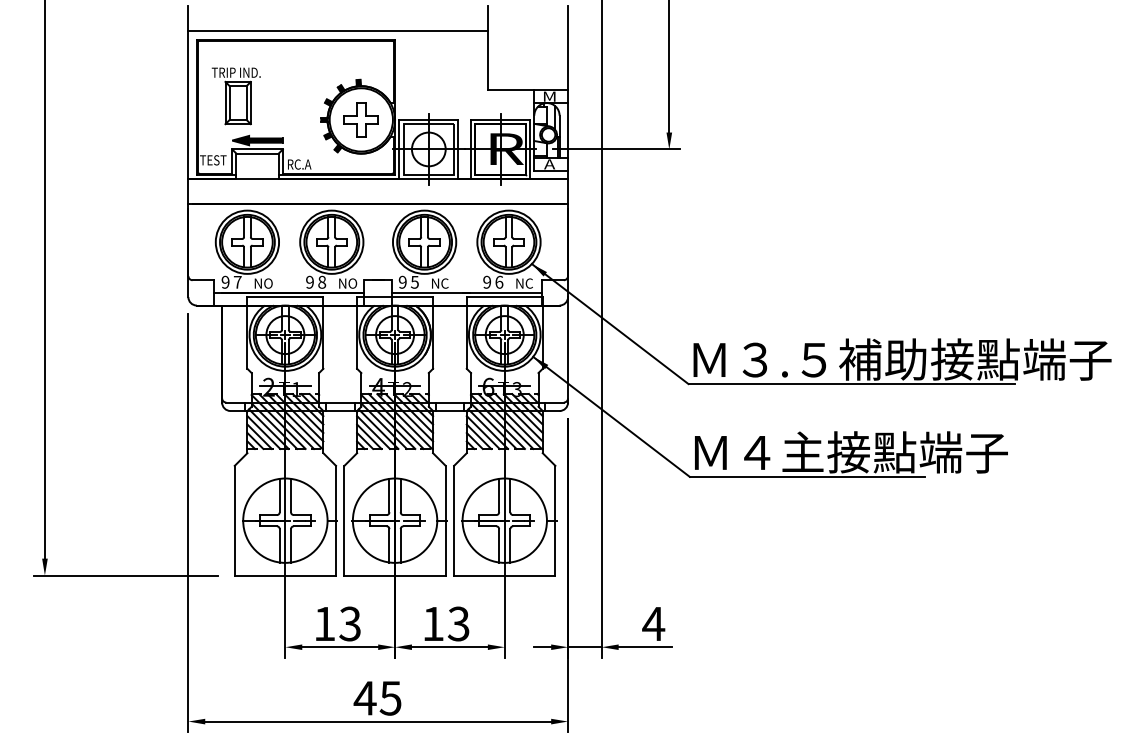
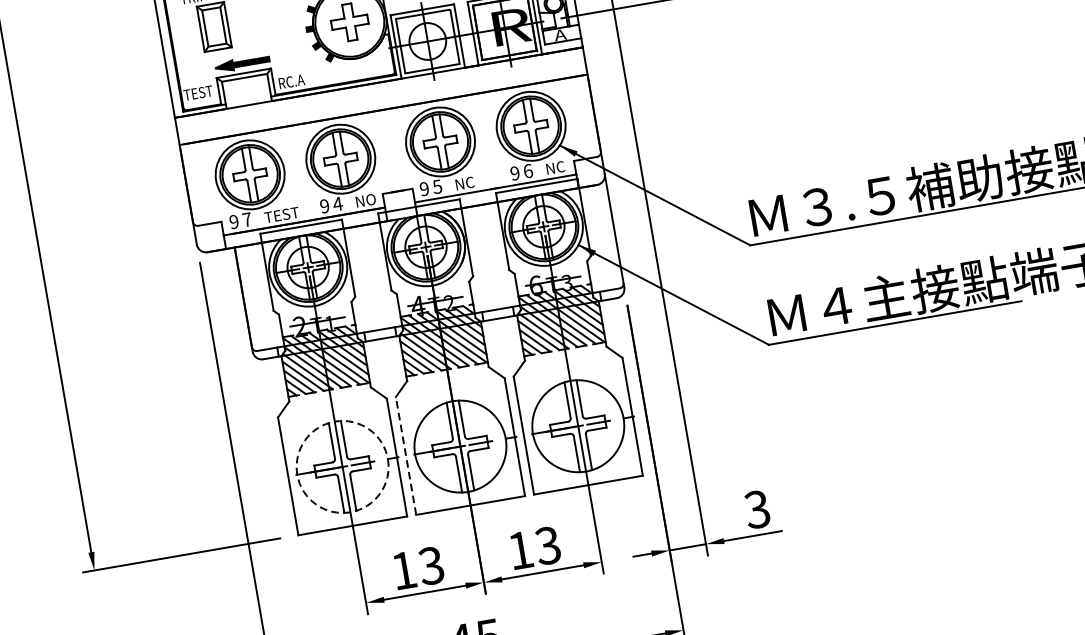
text: (321, 281) -> (337, 203), 8 -> 4
text: (269, 283) -> (281, 215), NO -> TEST
circle: (285, 520) -> (342, 466), solid -> dashed
line: (344, 520) -> (406, 455), solid -> dashed
text: (653, 623) -> (757, 509), 4 -> 3

